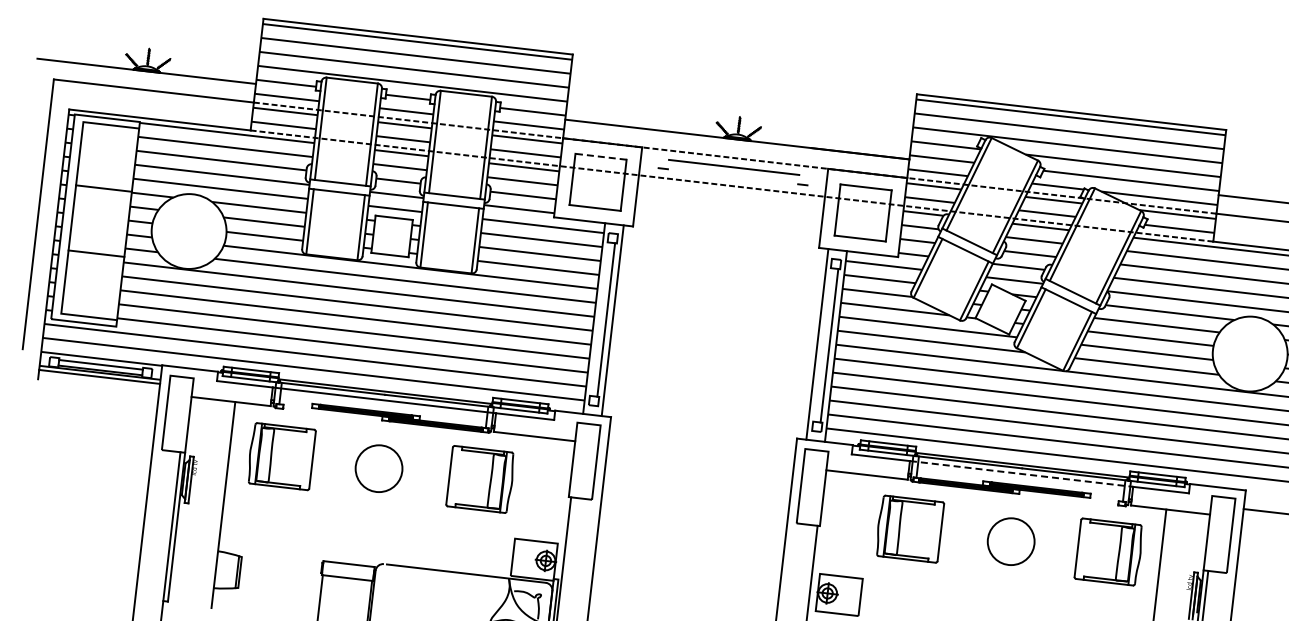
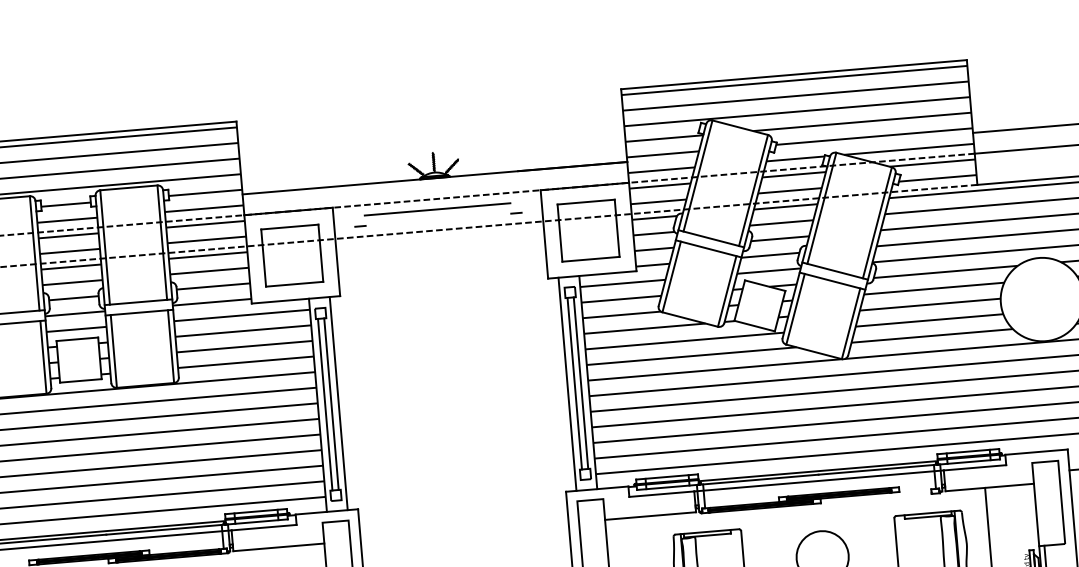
line: (601, 156) -> (290, 226), dashed -> solid
line: (600, 319) -> (325, 404), added
line: (823, 344) -> (574, 383), added
line: (1022, 474) -> (820, 481), dashed -> solid

